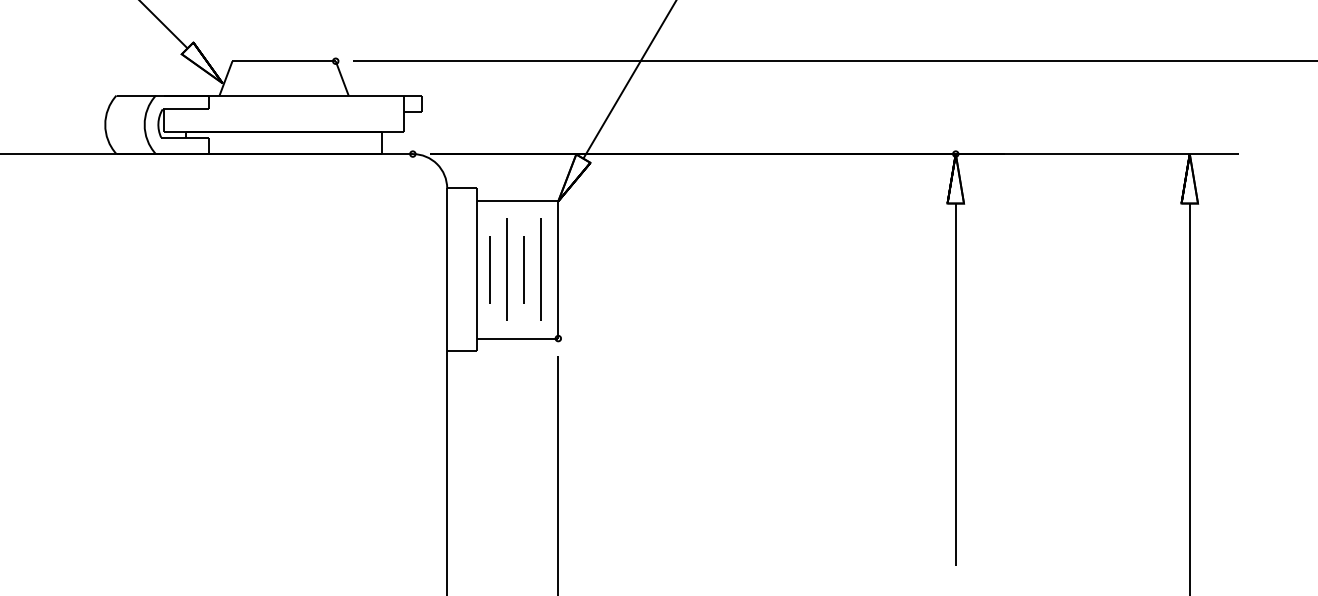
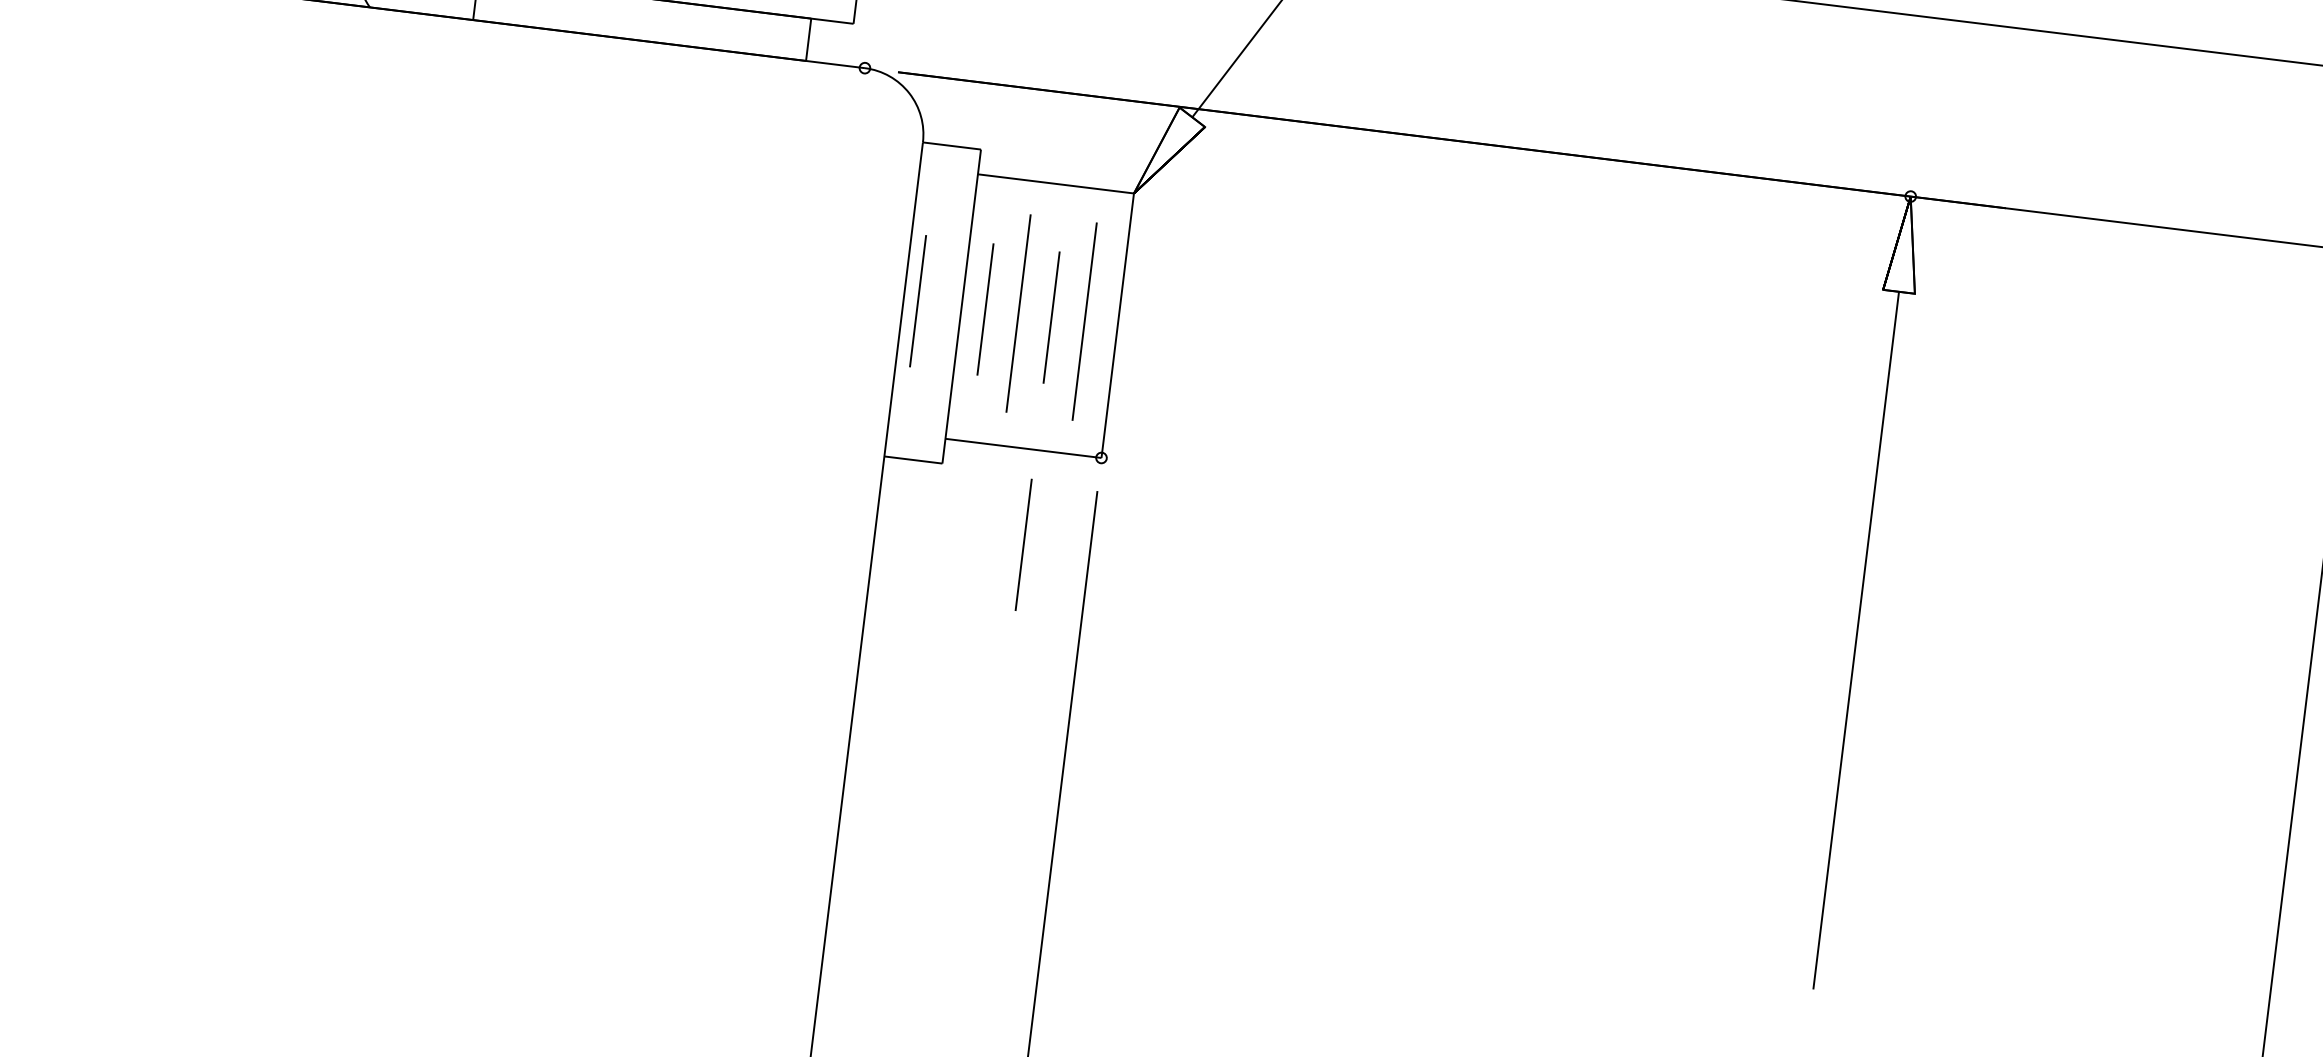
line: (454, 269) -> (917, 300), added
line: (523, 387) -> (1022, 543), added

